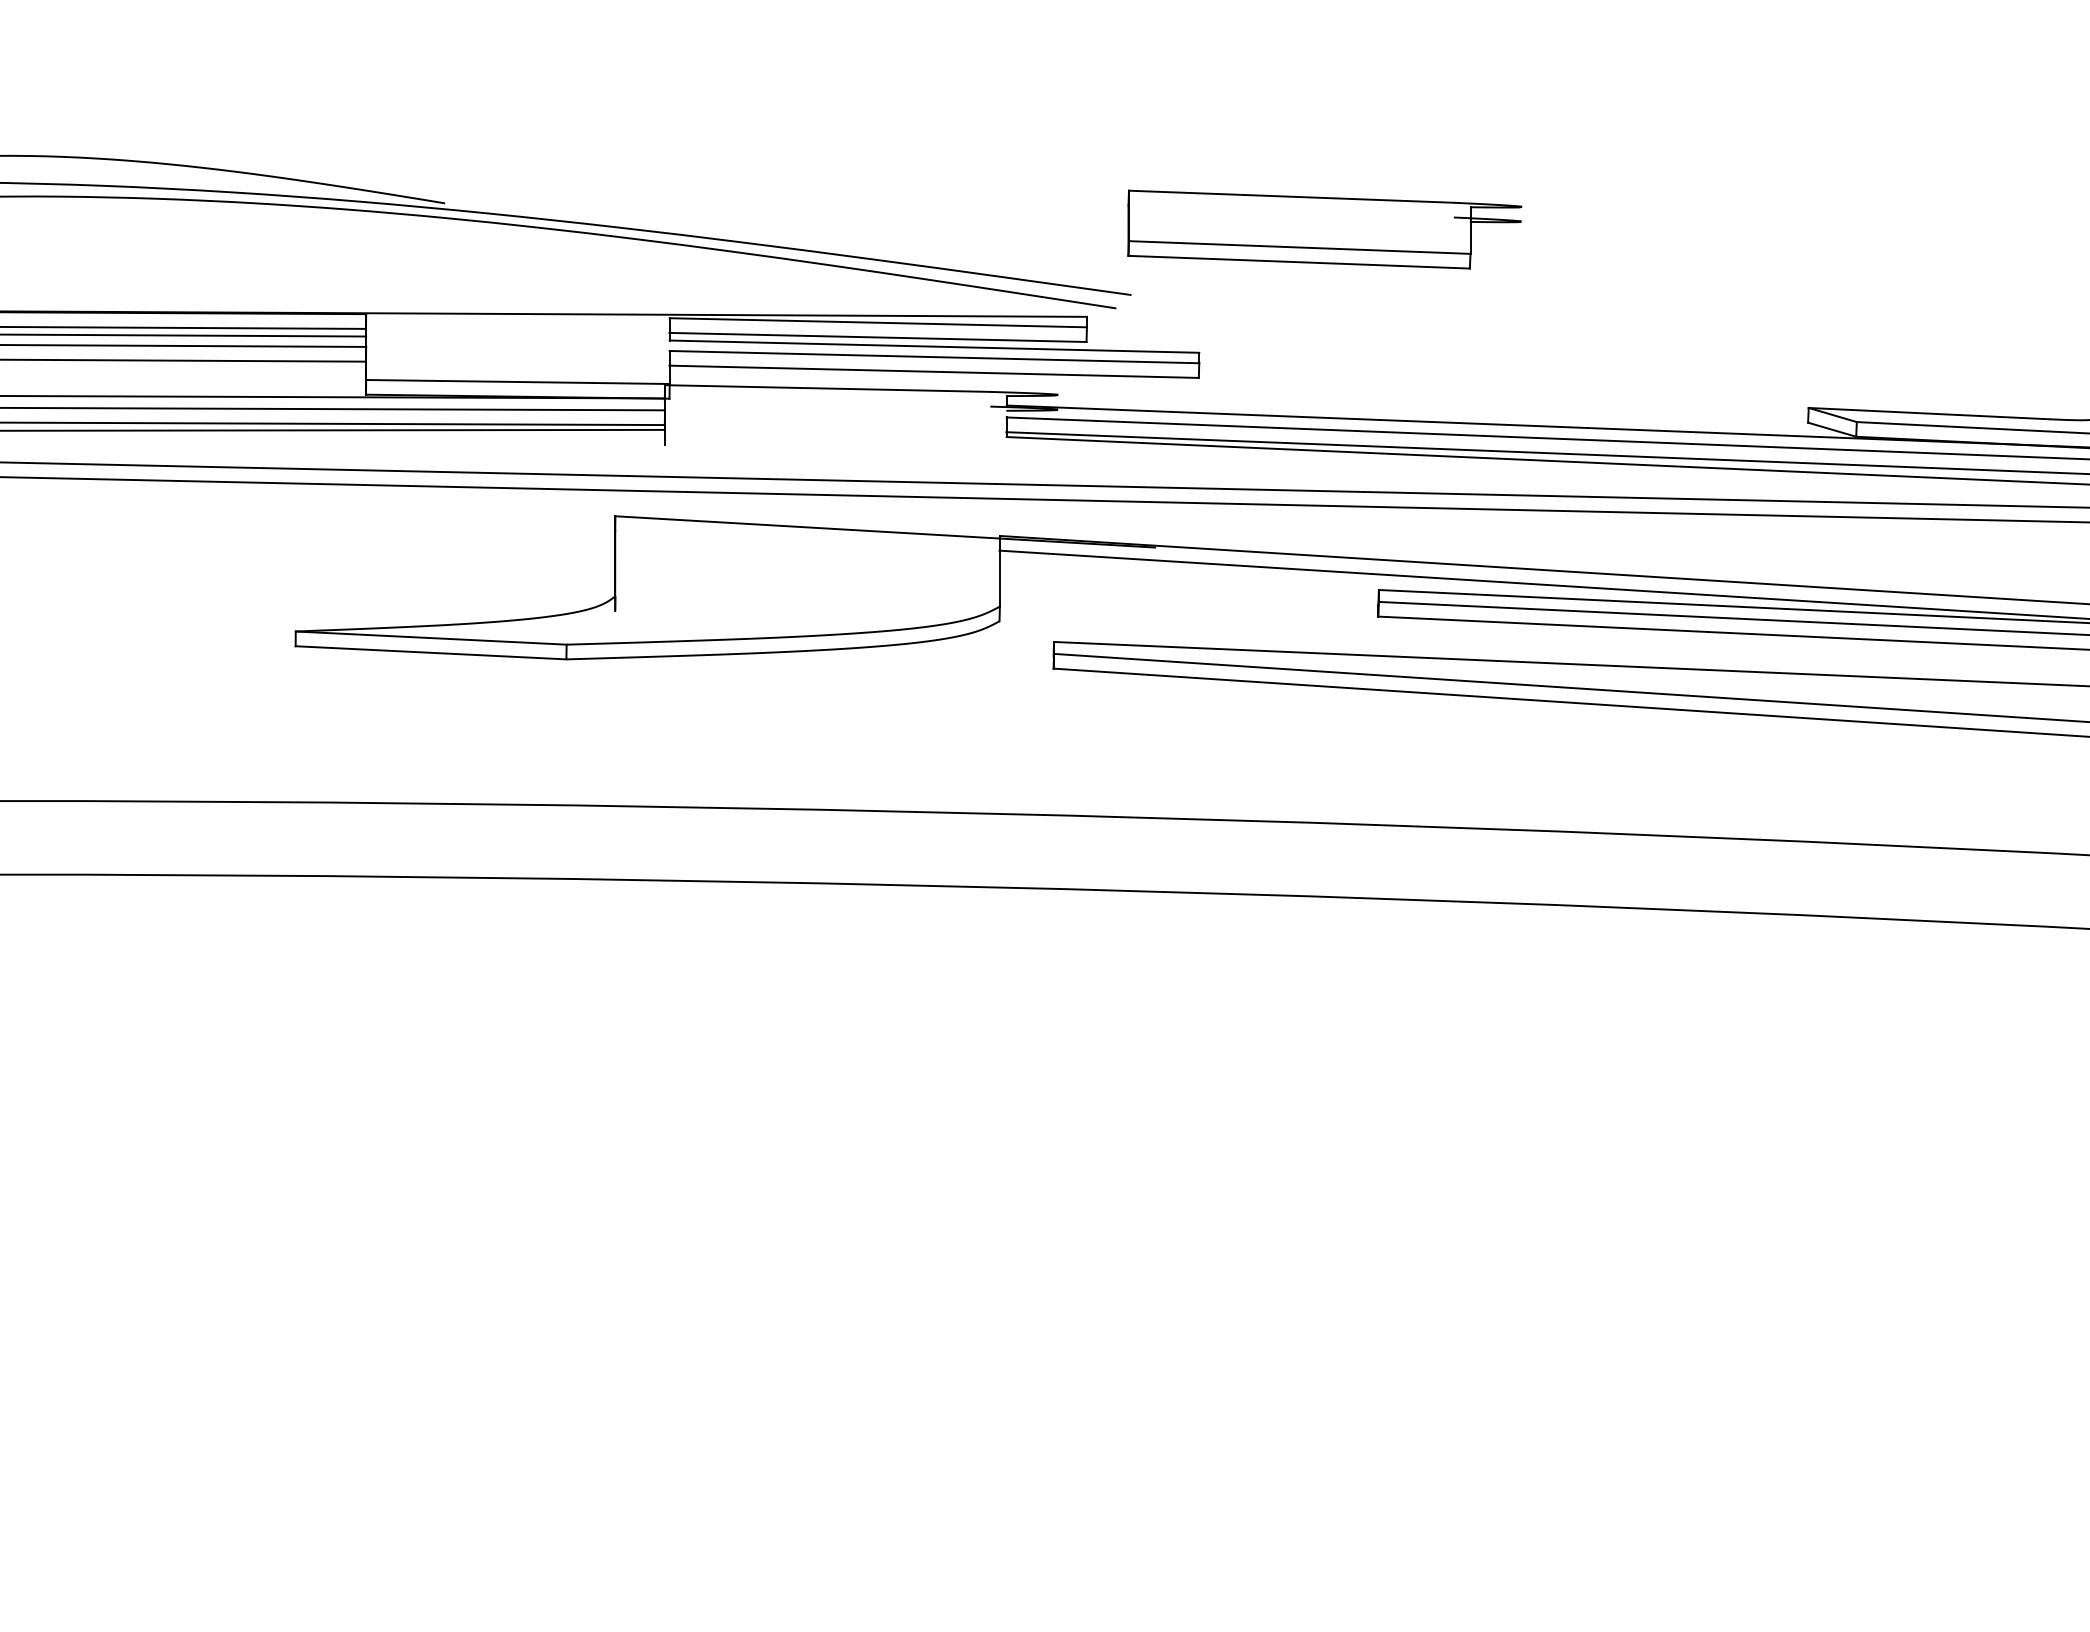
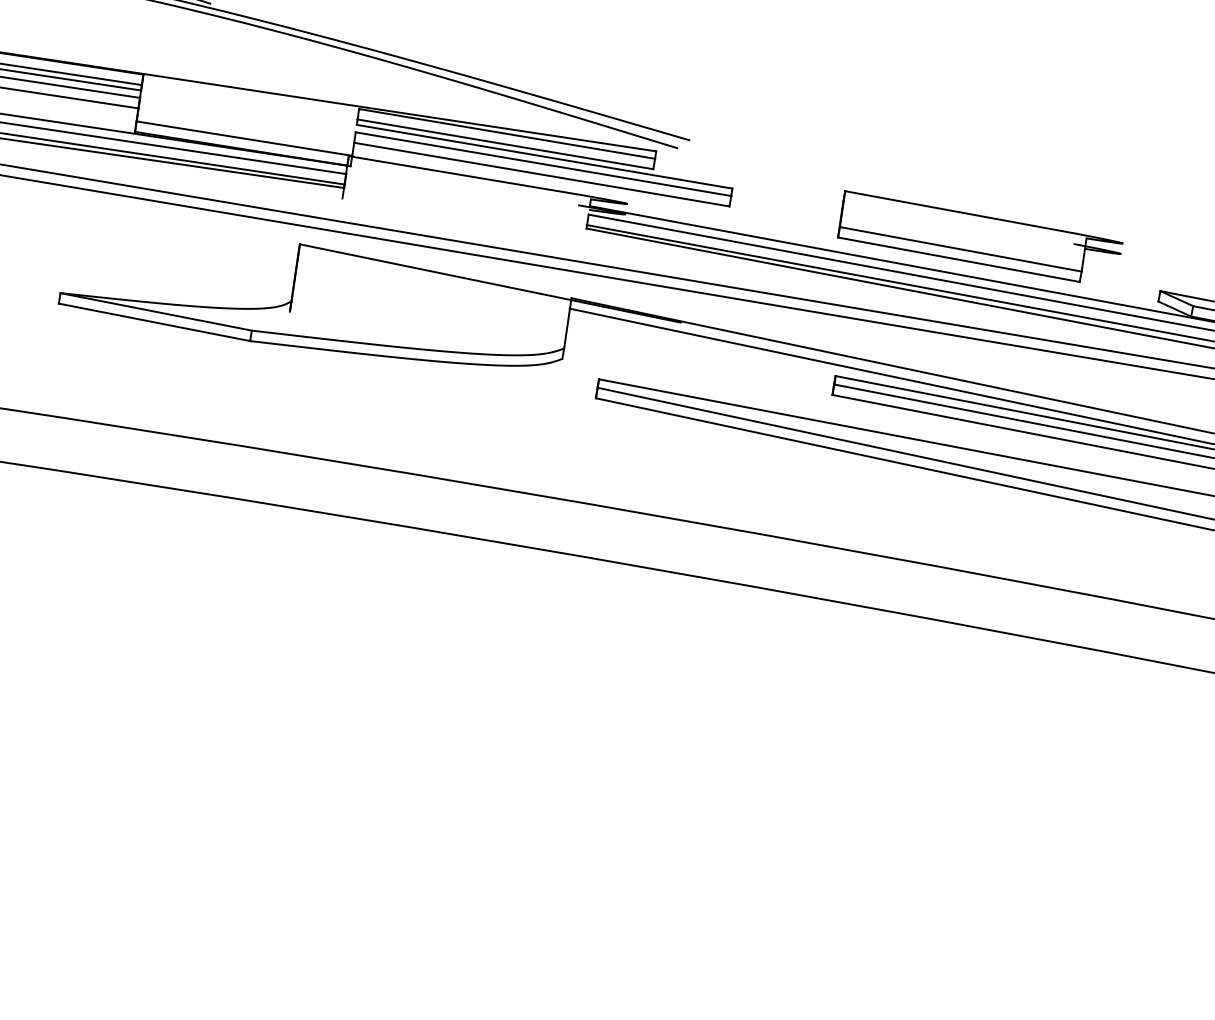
part: (1324, 229) -> (980, 239), moved

